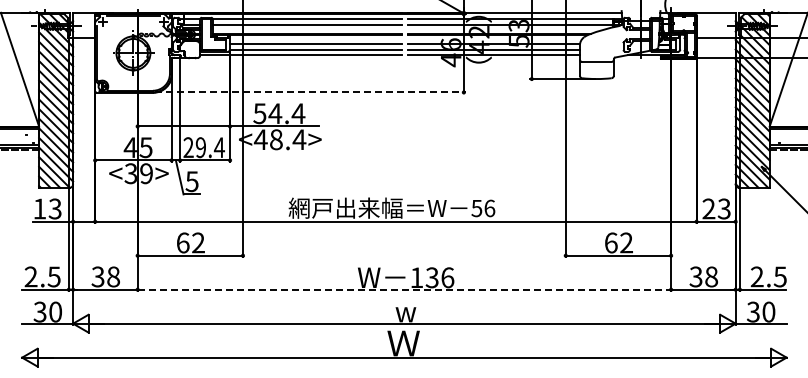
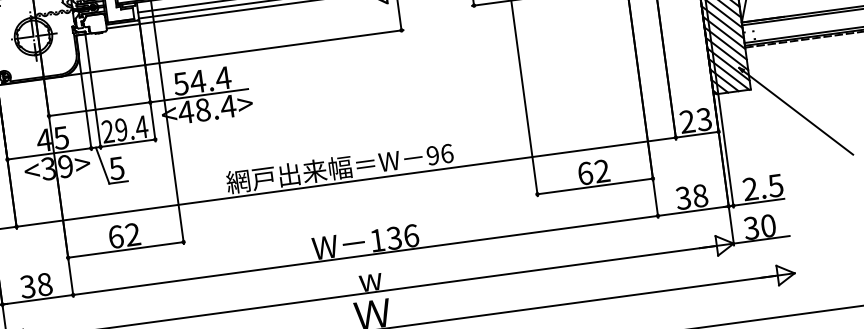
line: (310, 92) -> (233, 53), dashed -> solid
text: (476, 208) -> (432, 155), 56 -> 96
line: (404, 289) -> (365, 255), dashed -> solid

